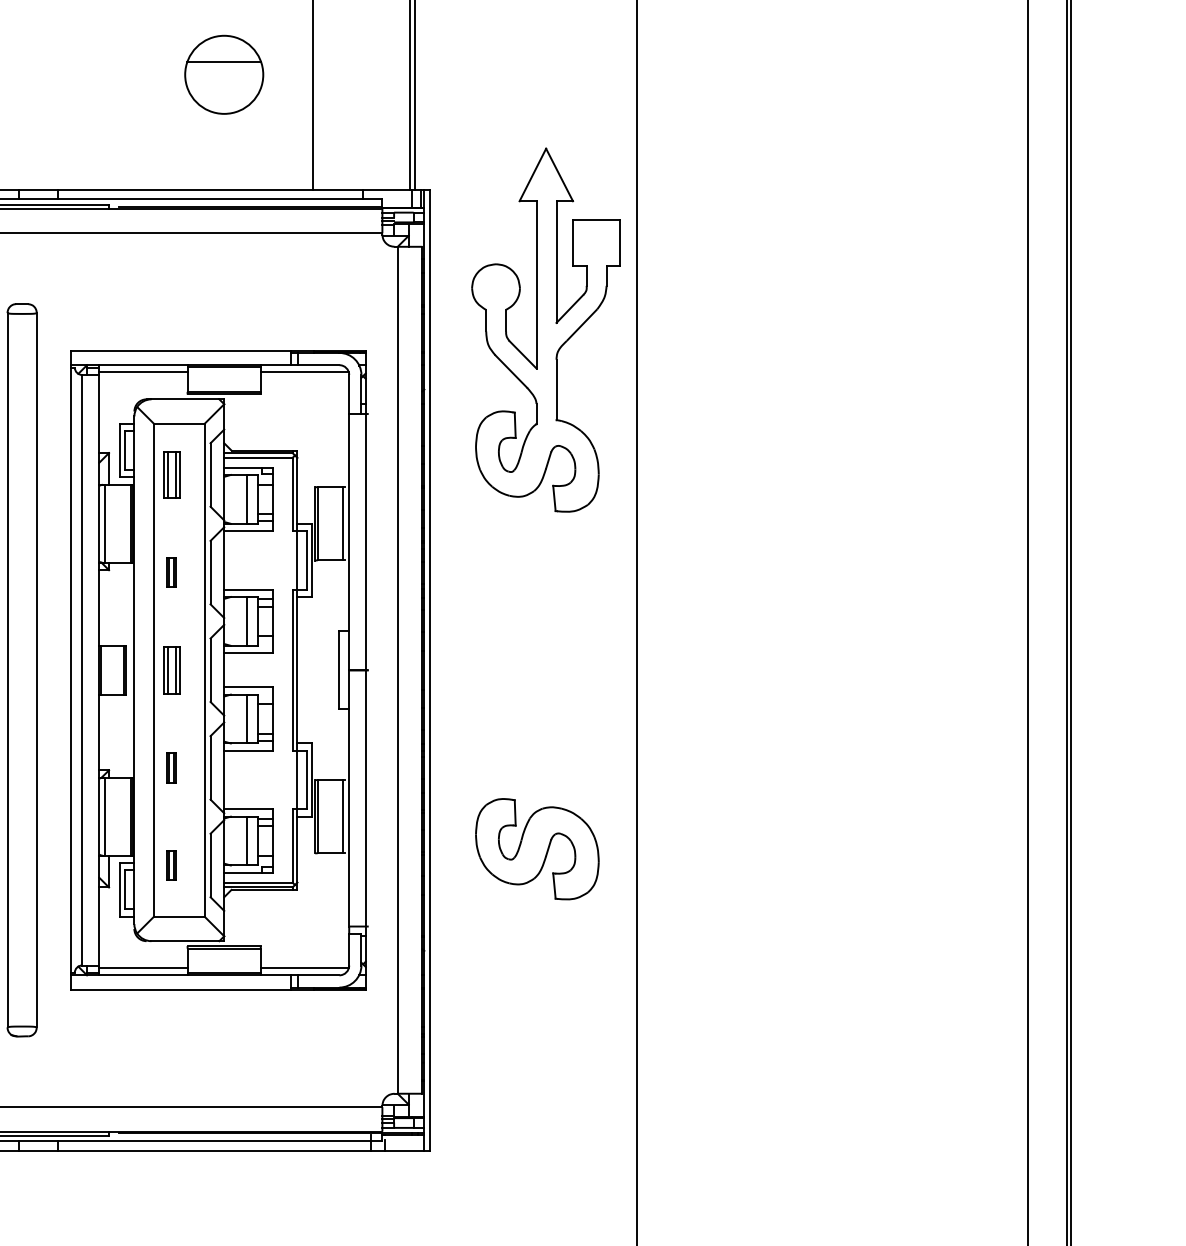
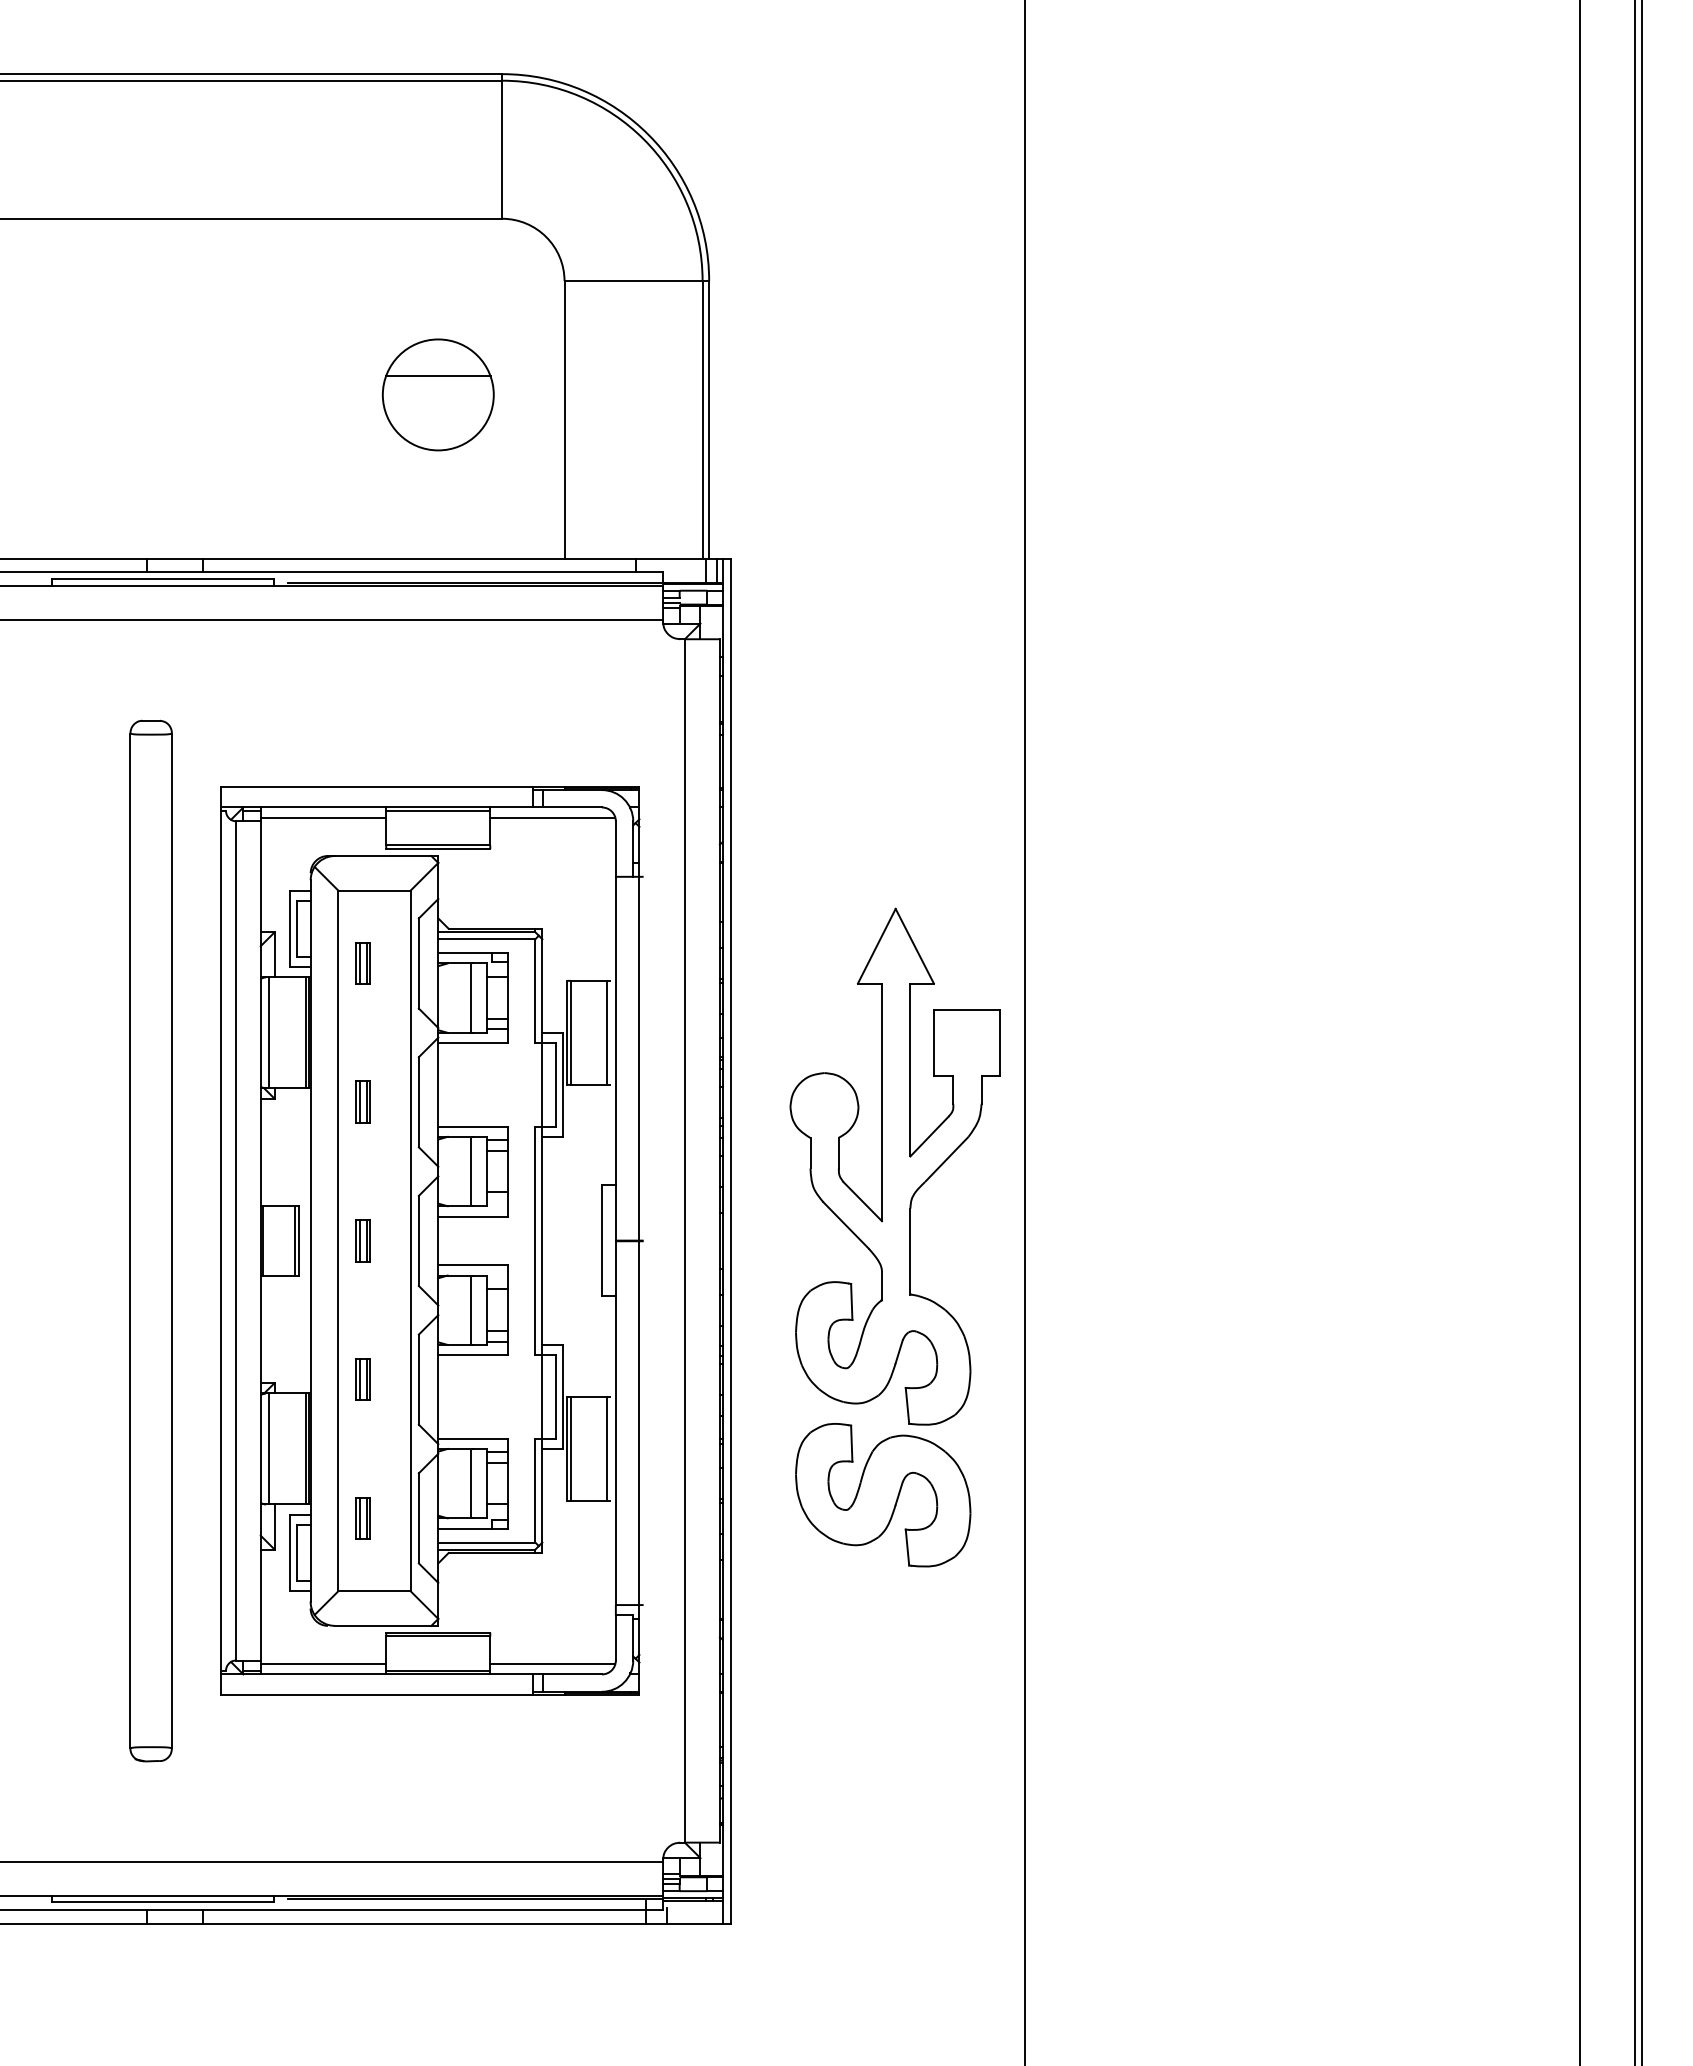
part: (545, 330) -> (894, 1166), moved
part: (170, 475) -> (362, 963), size x0.62
part: (170, 669) -> (362, 1240), size x0.62

